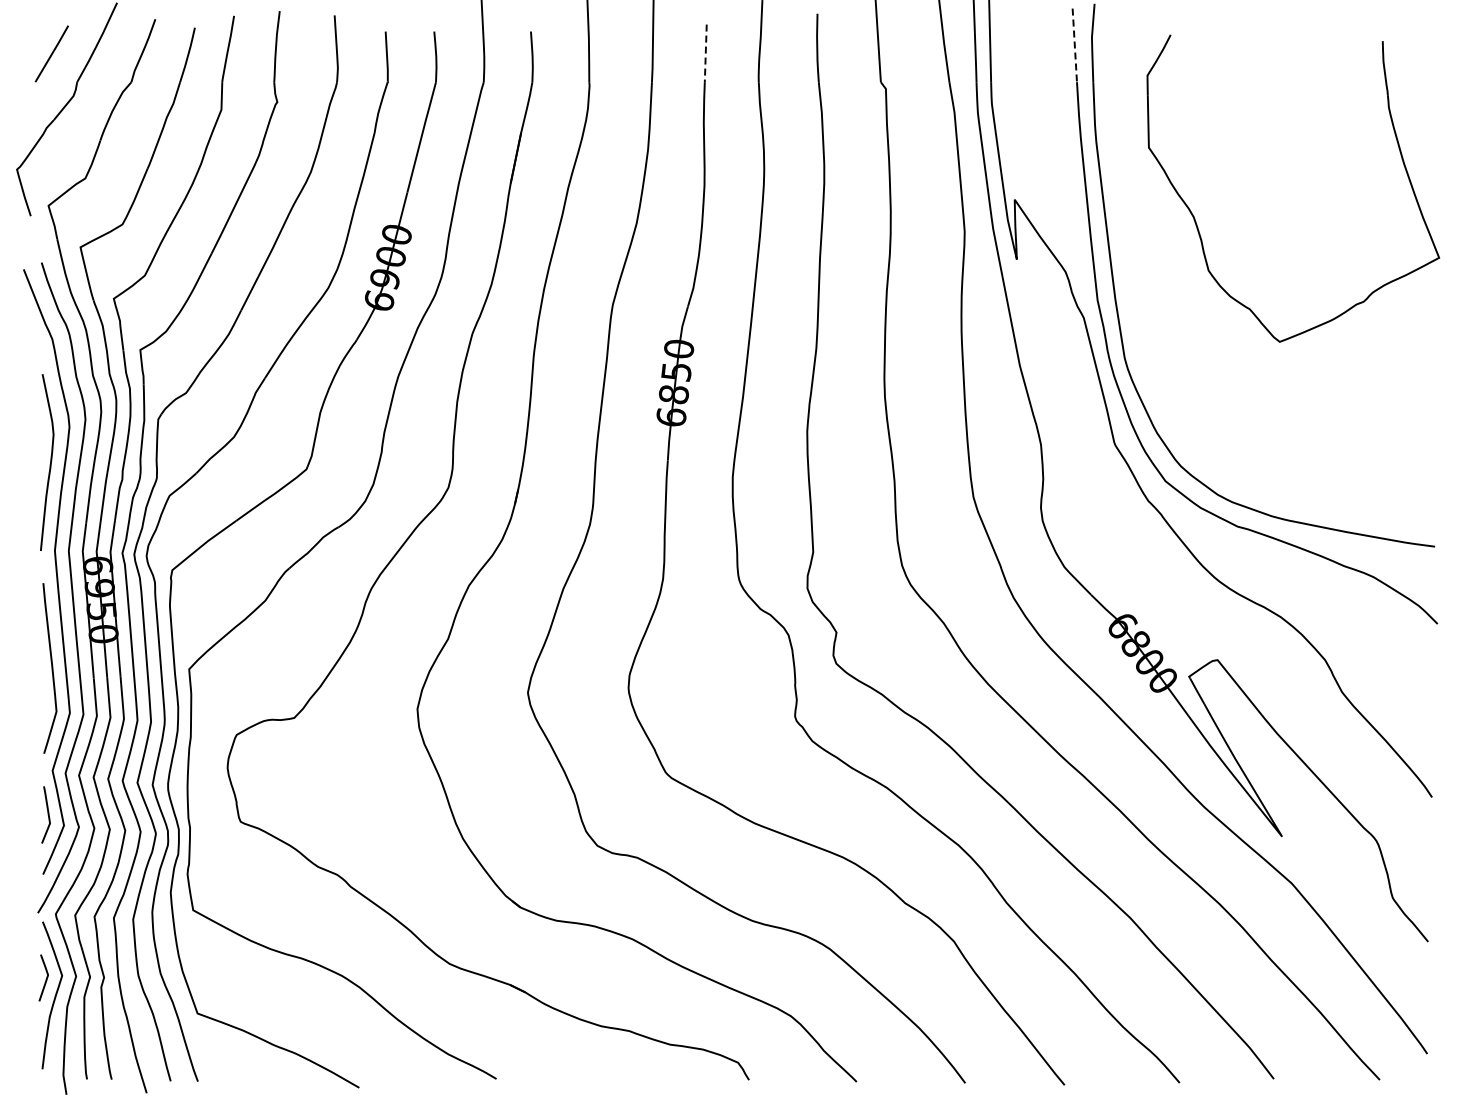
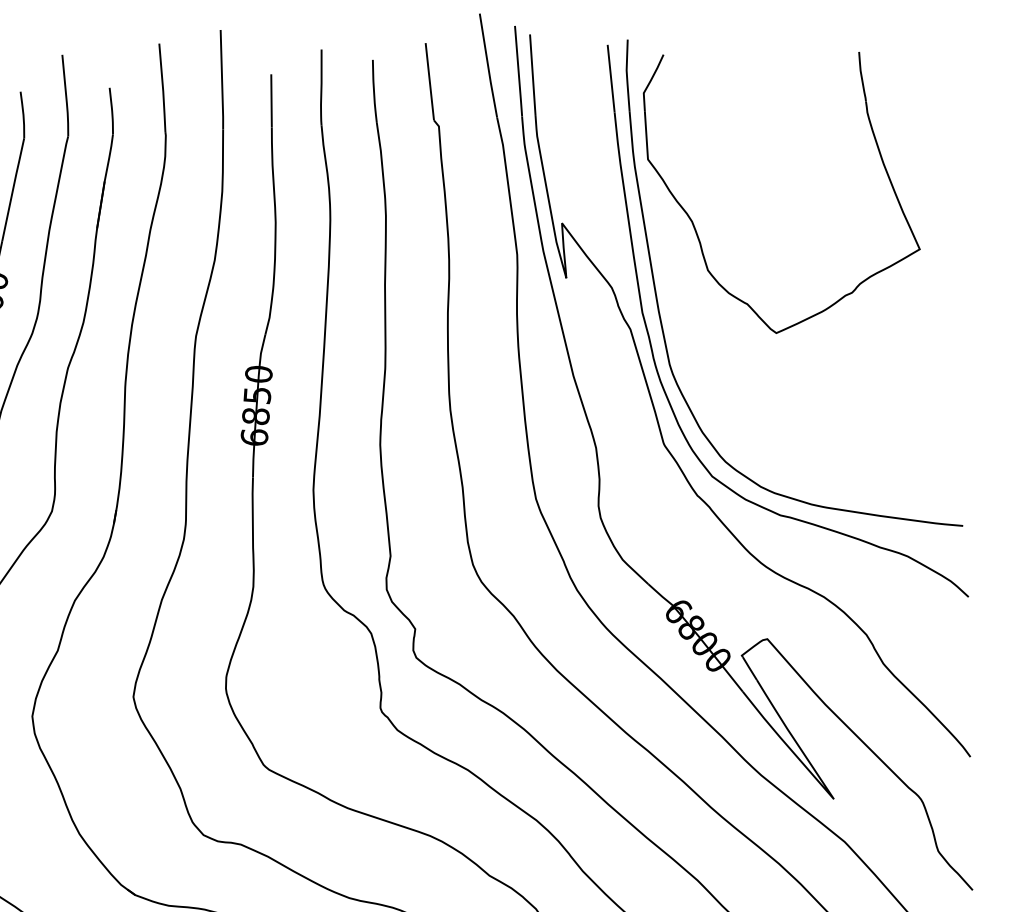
line: (1074, 45) -> (610, 78), dashed -> solid
line: (705, 53) -> (271, 101), dashed -> solid
part: (1196, 221) -> (694, 225), moved

